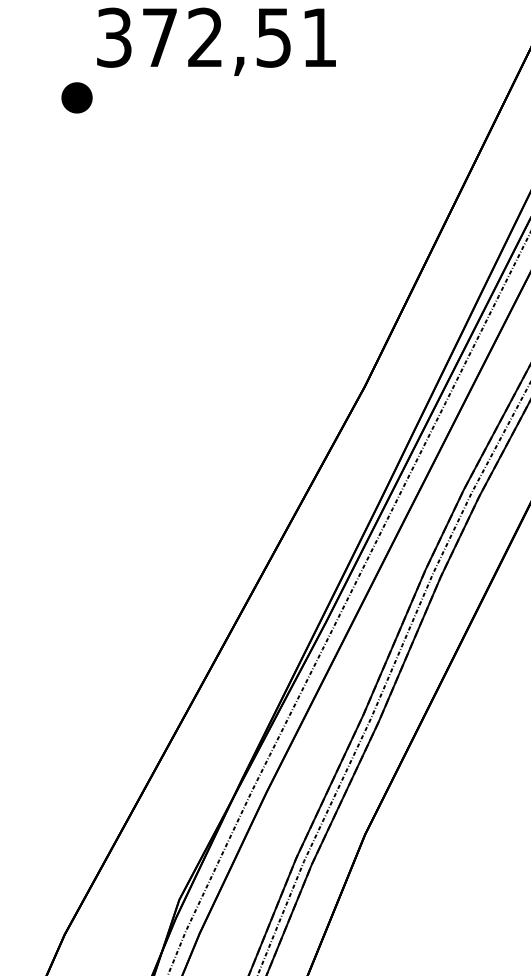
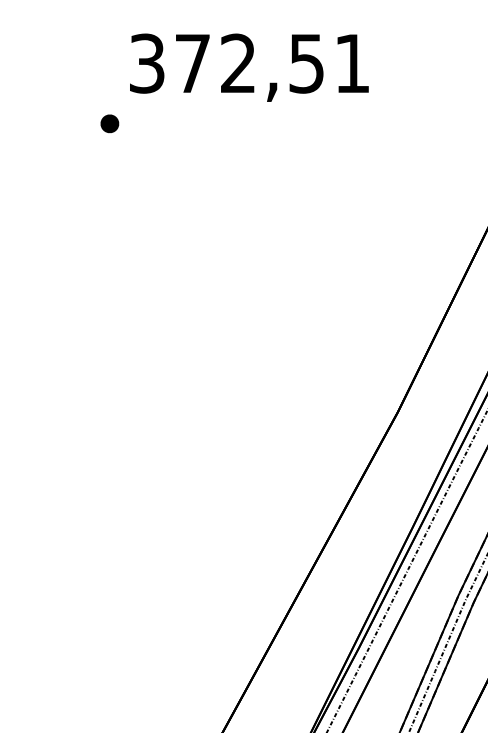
part: (76, 97) -> (109, 123), size x0.6

